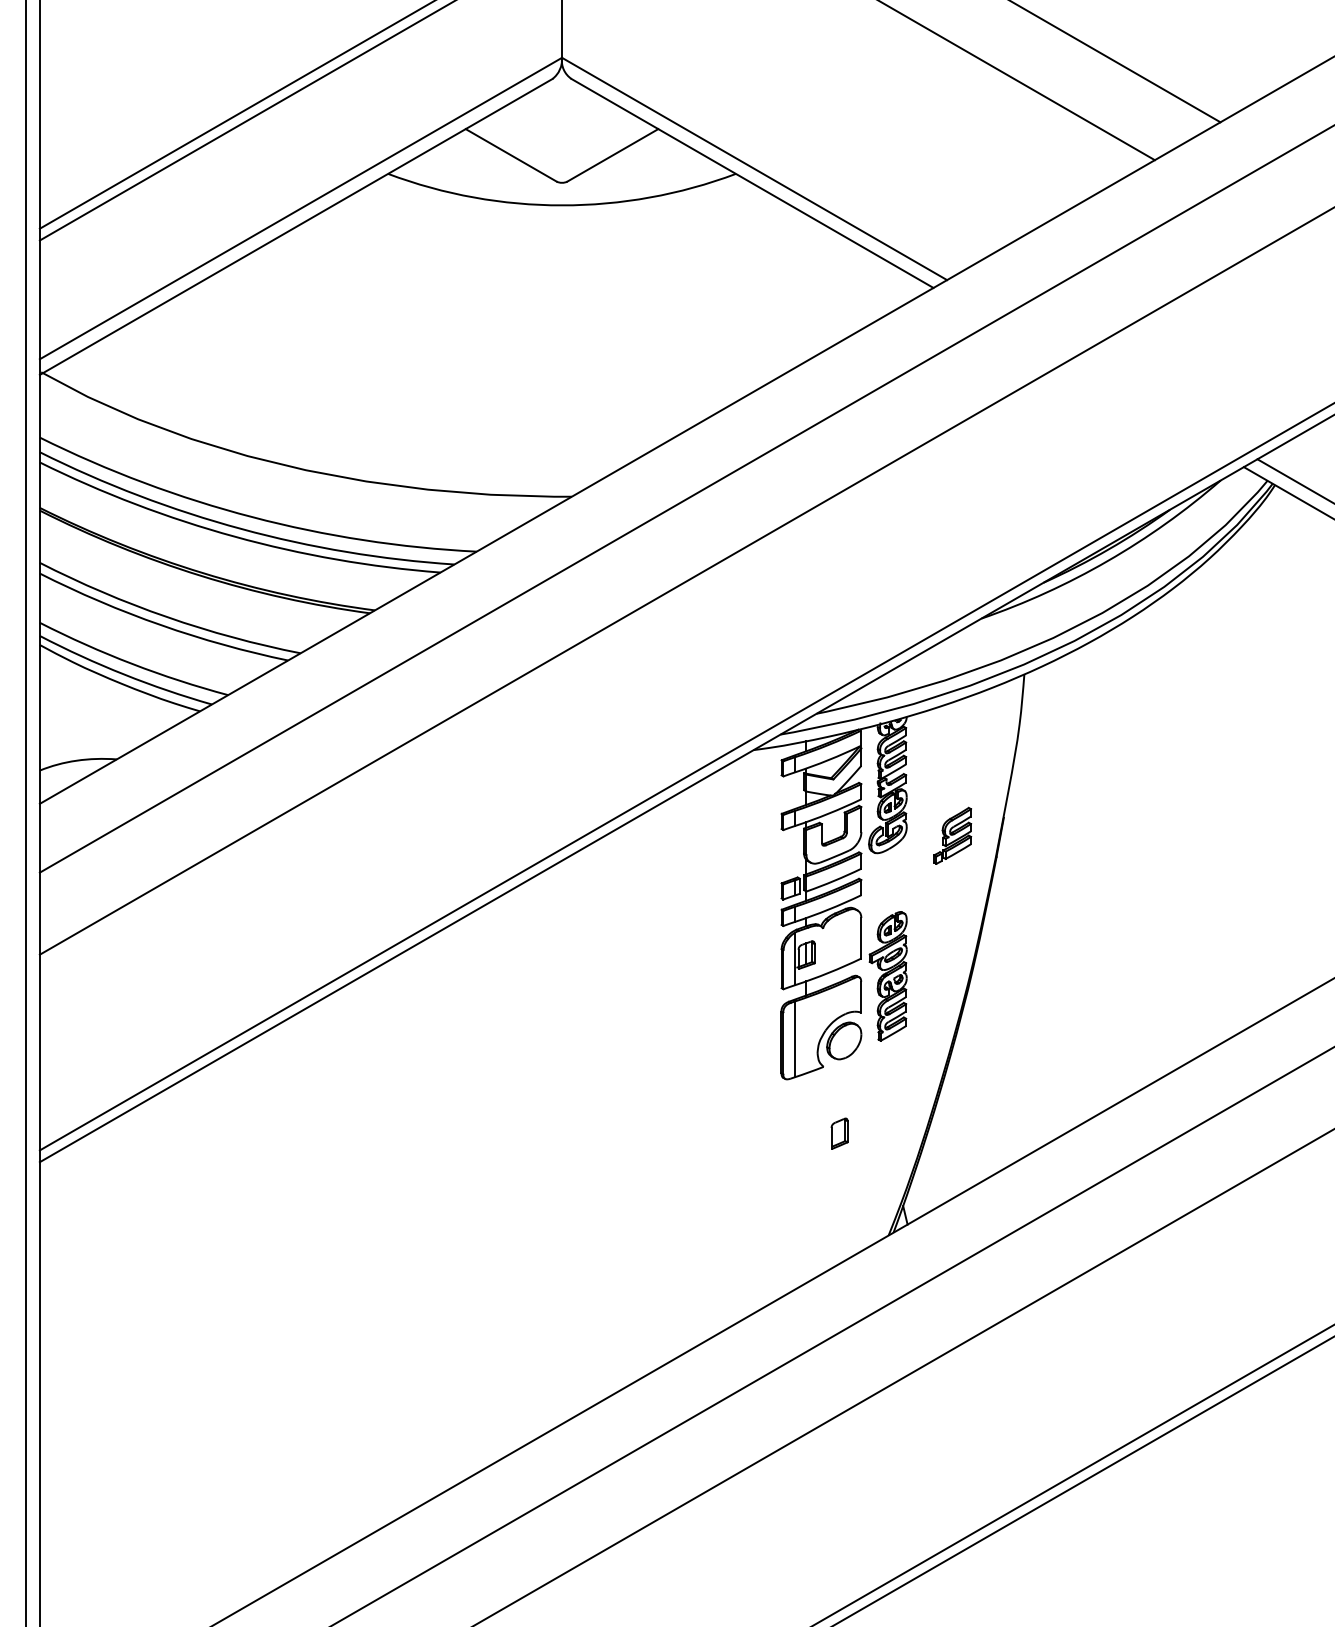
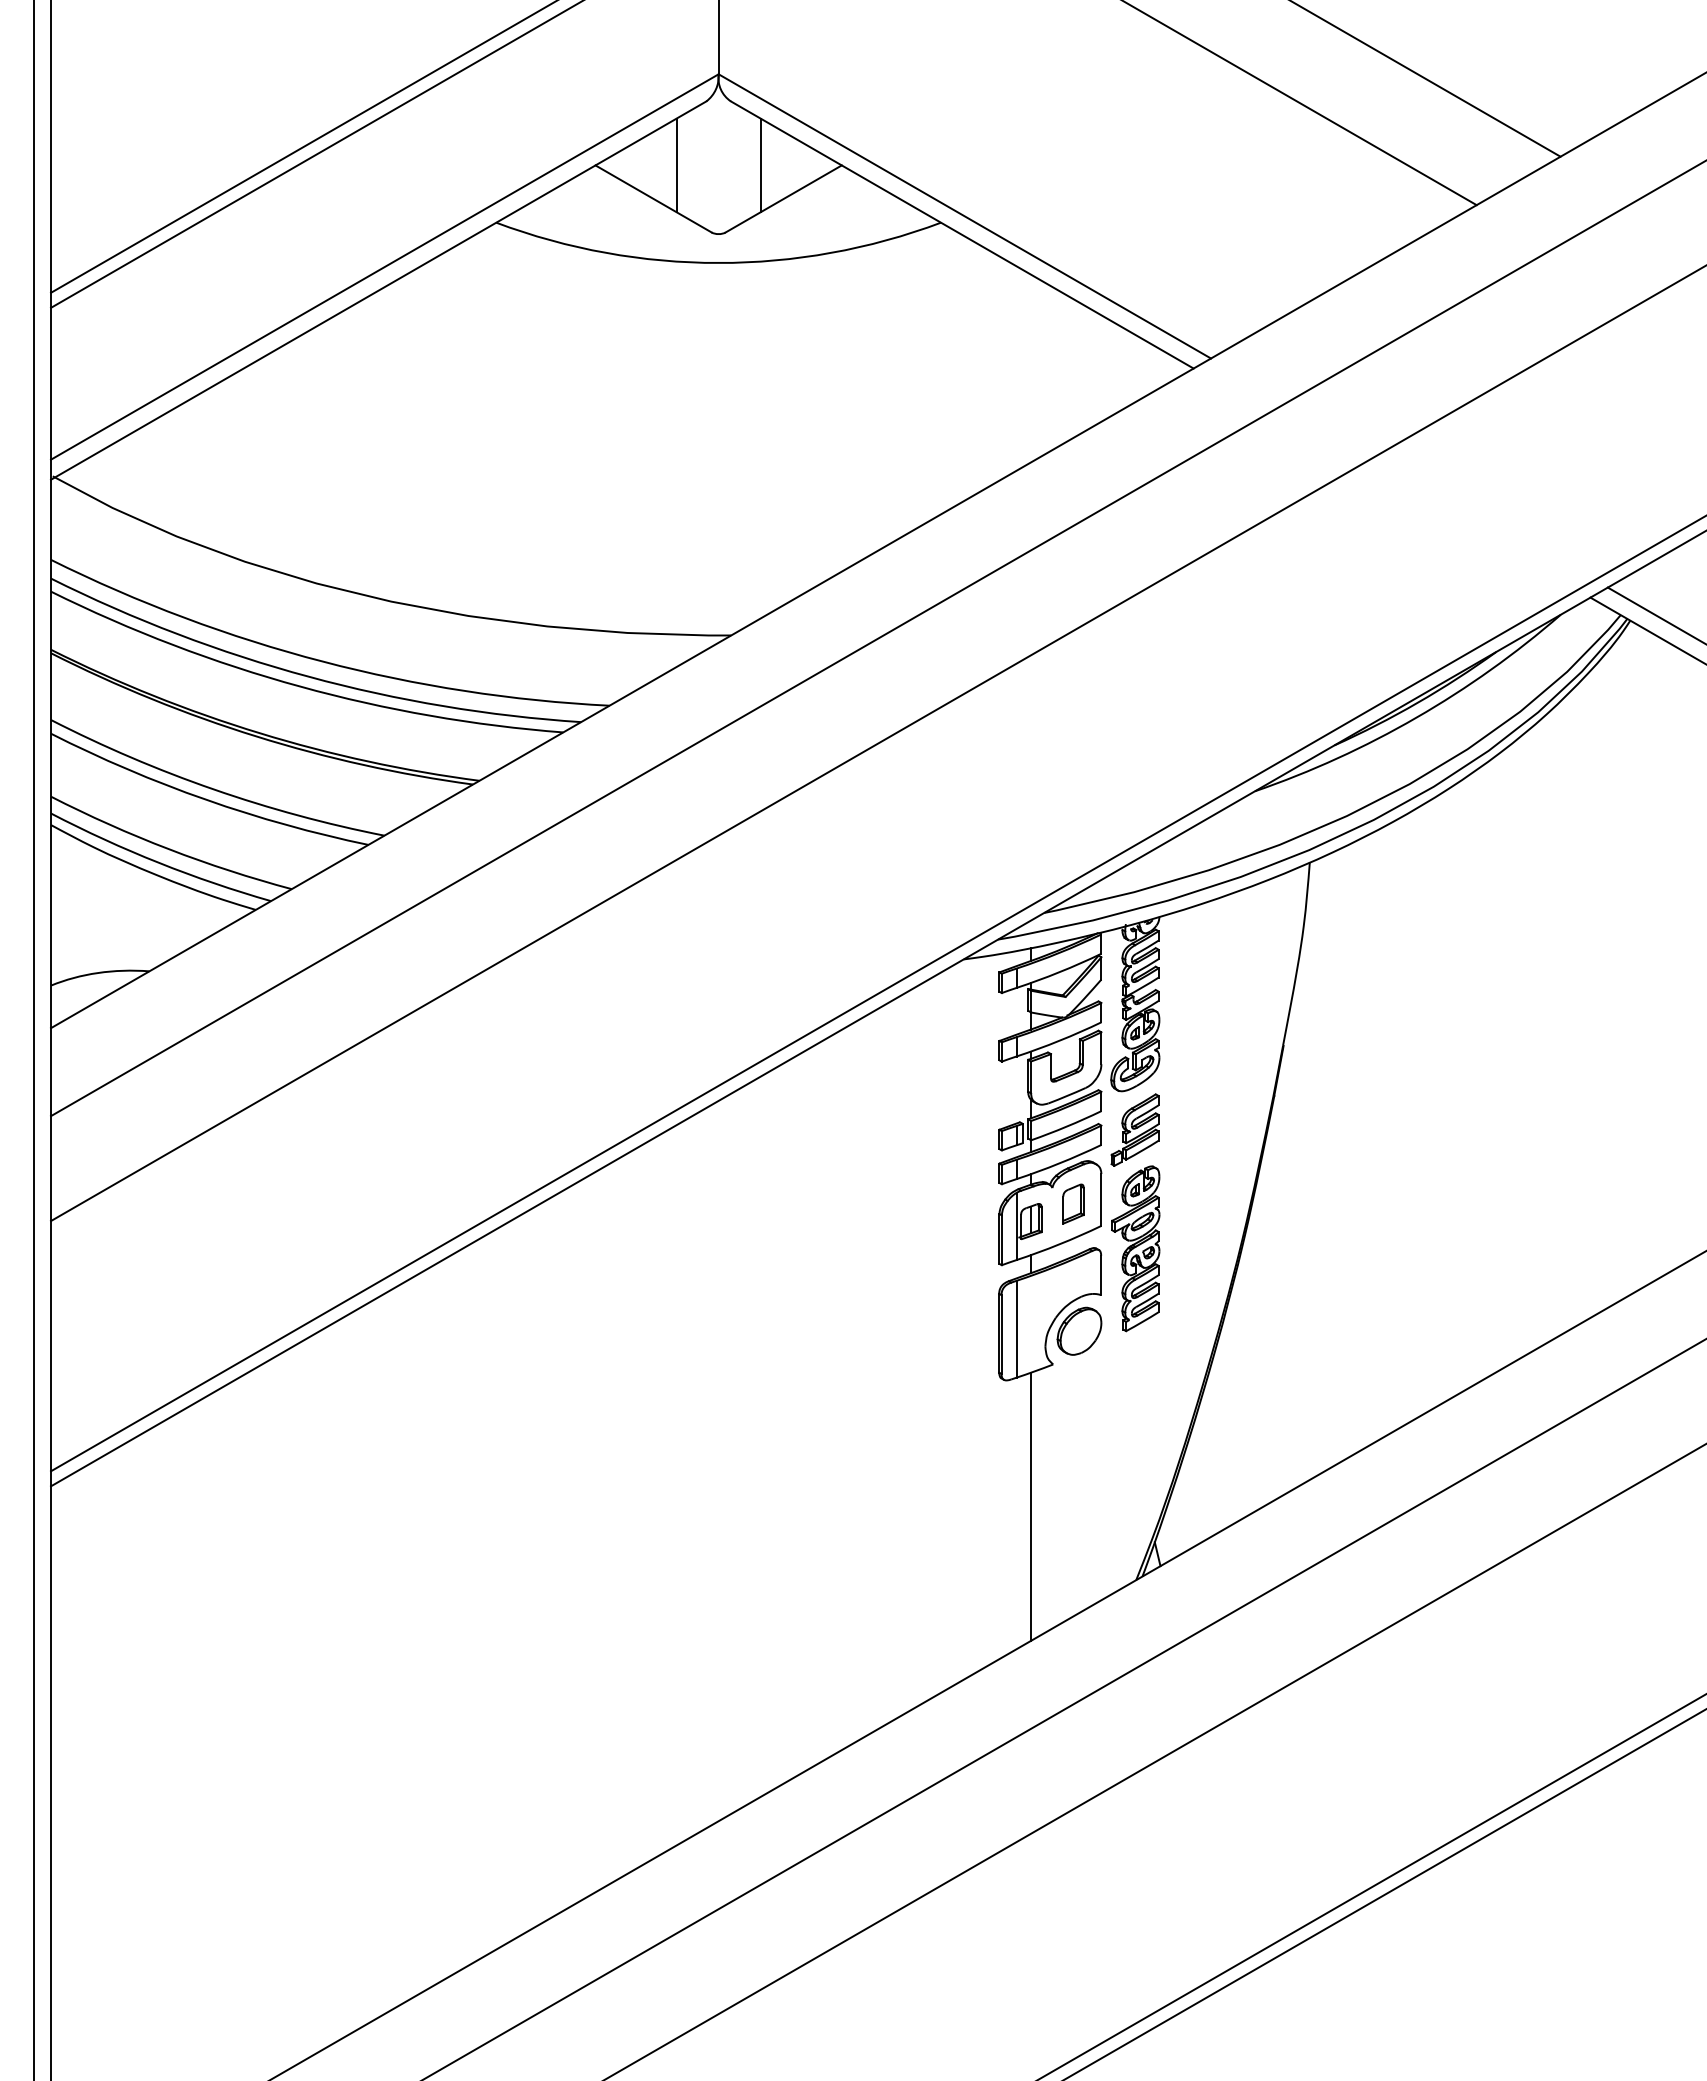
line: (529, 129) -> (676, 165), added
line: (594, 129) -> (760, 165), added
part: (952, 835) -> (1134, 1129), moved
part: (839, 1133) -> (1073, 1203), moved
line: (805, 1177) -> (1030, 1506), added

